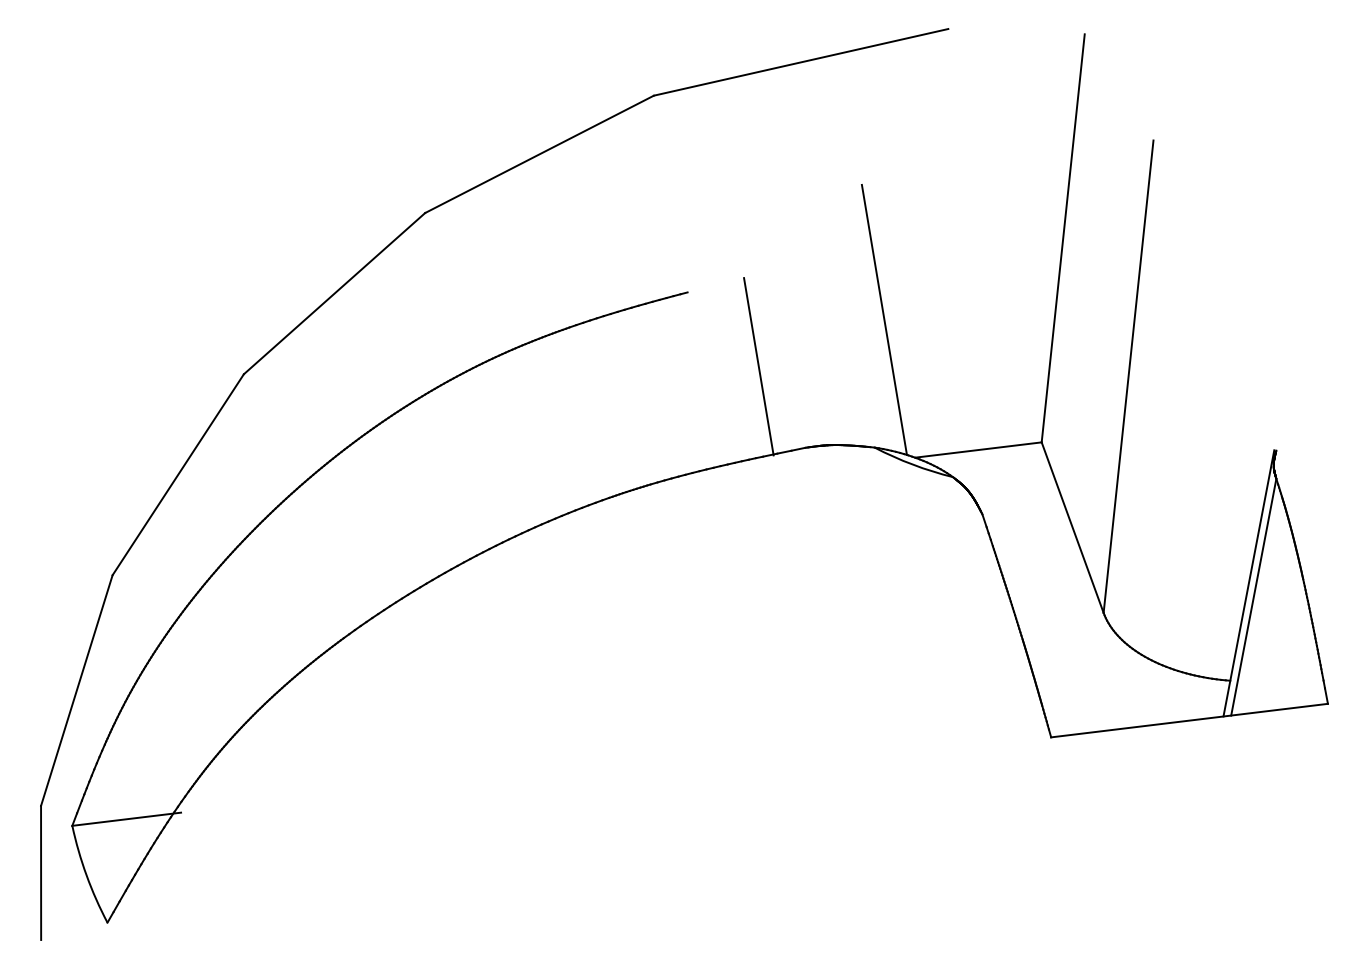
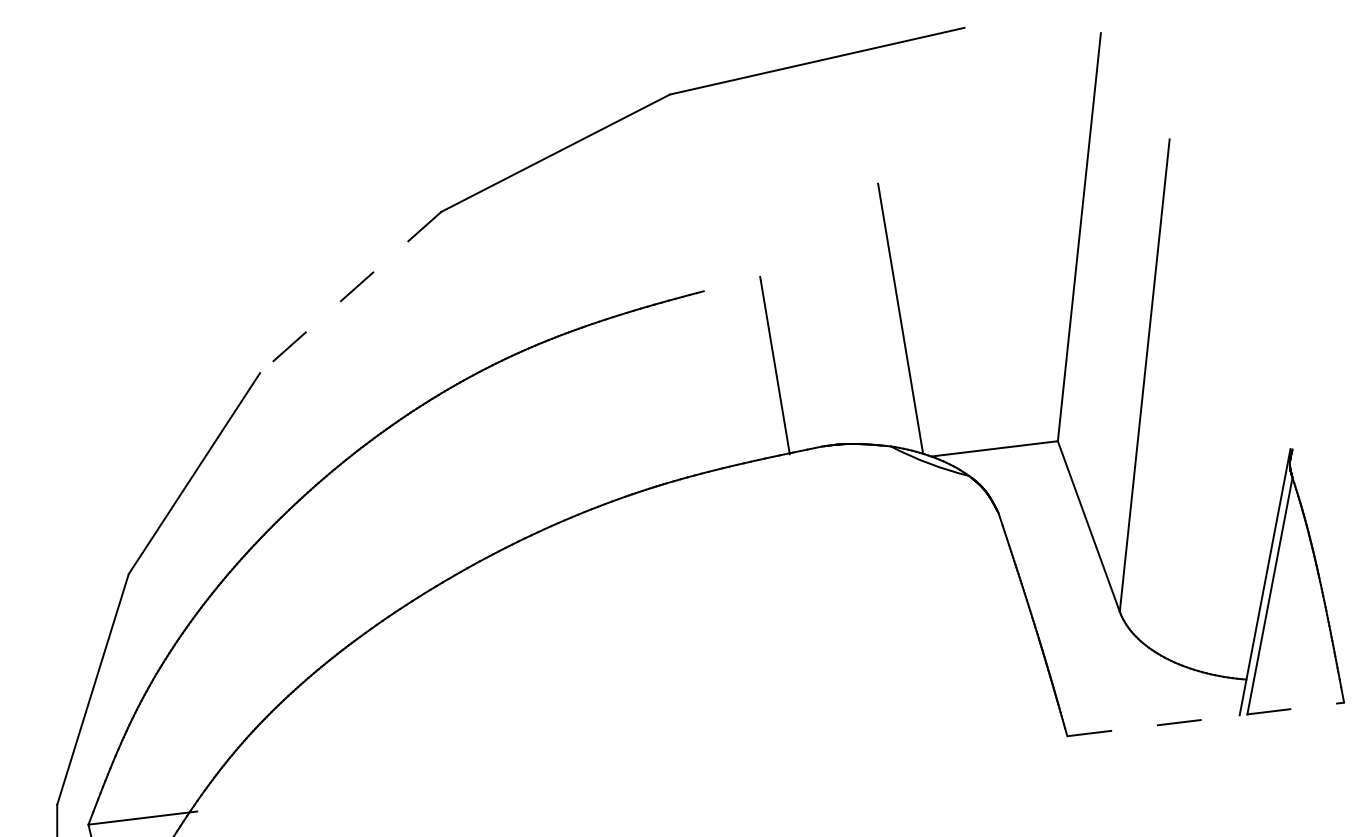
line: (334, 293) -> (350, 292), solid -> dashed
line: (1190, 720) -> (1206, 719), solid -> dashed

